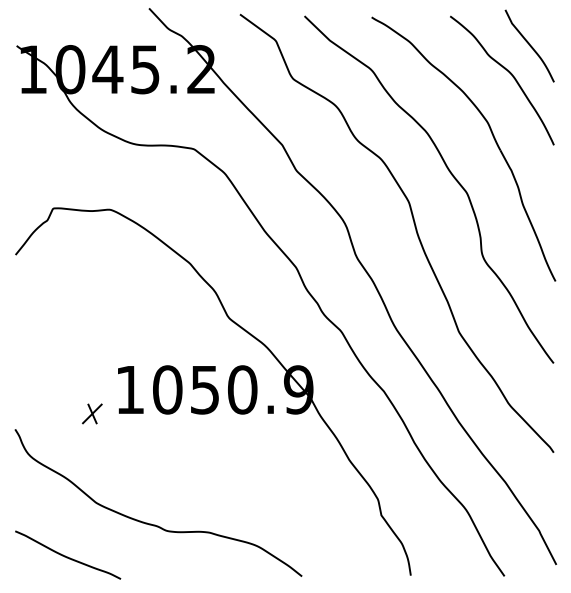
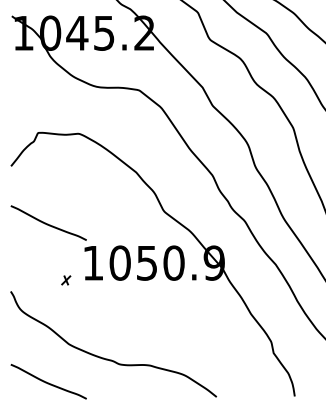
curve: (67, 335) -> (48, 224), added
part: (92, 413) -> (66, 280), size x0.6

